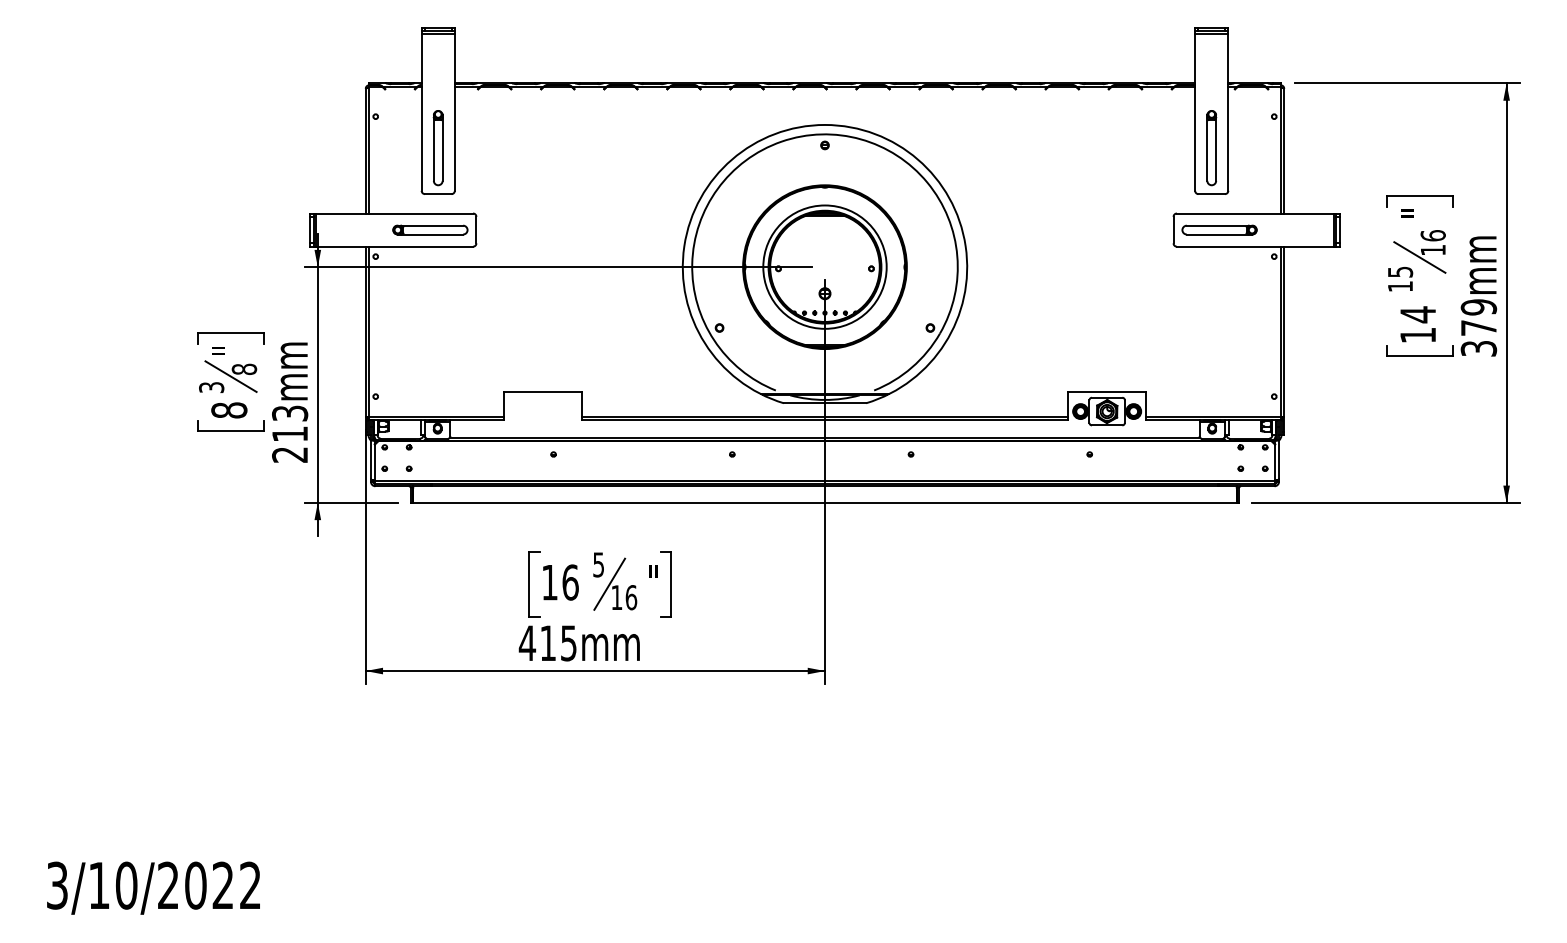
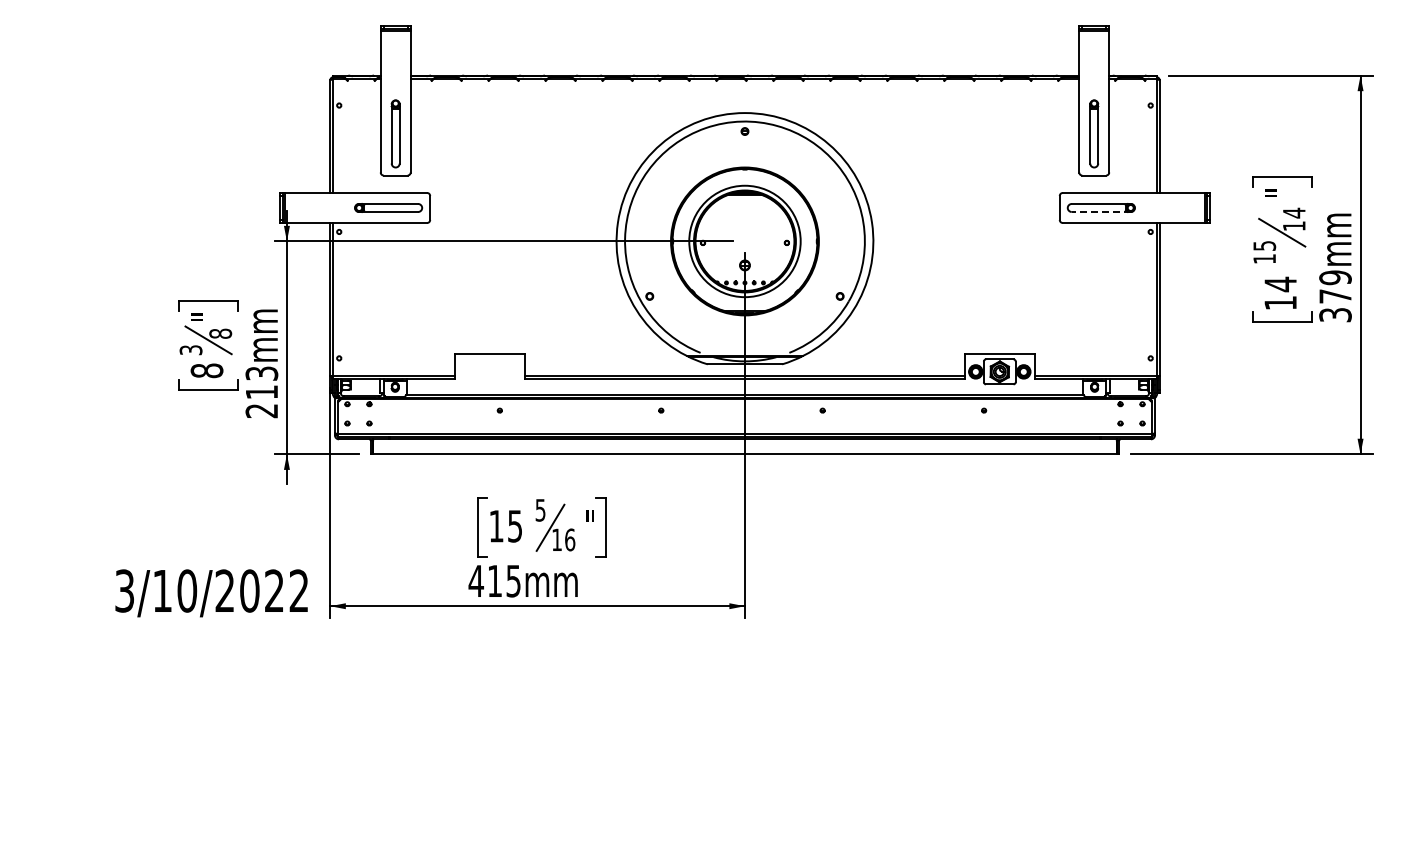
line: (1219, 233) -> (1101, 211), solid -> dashed
text: (1432, 235) -> (1293, 212), 16 -> 14
text: (570, 582) -> (515, 526), 16 -> 15
text: (153, 888) -> (211, 593), moved

